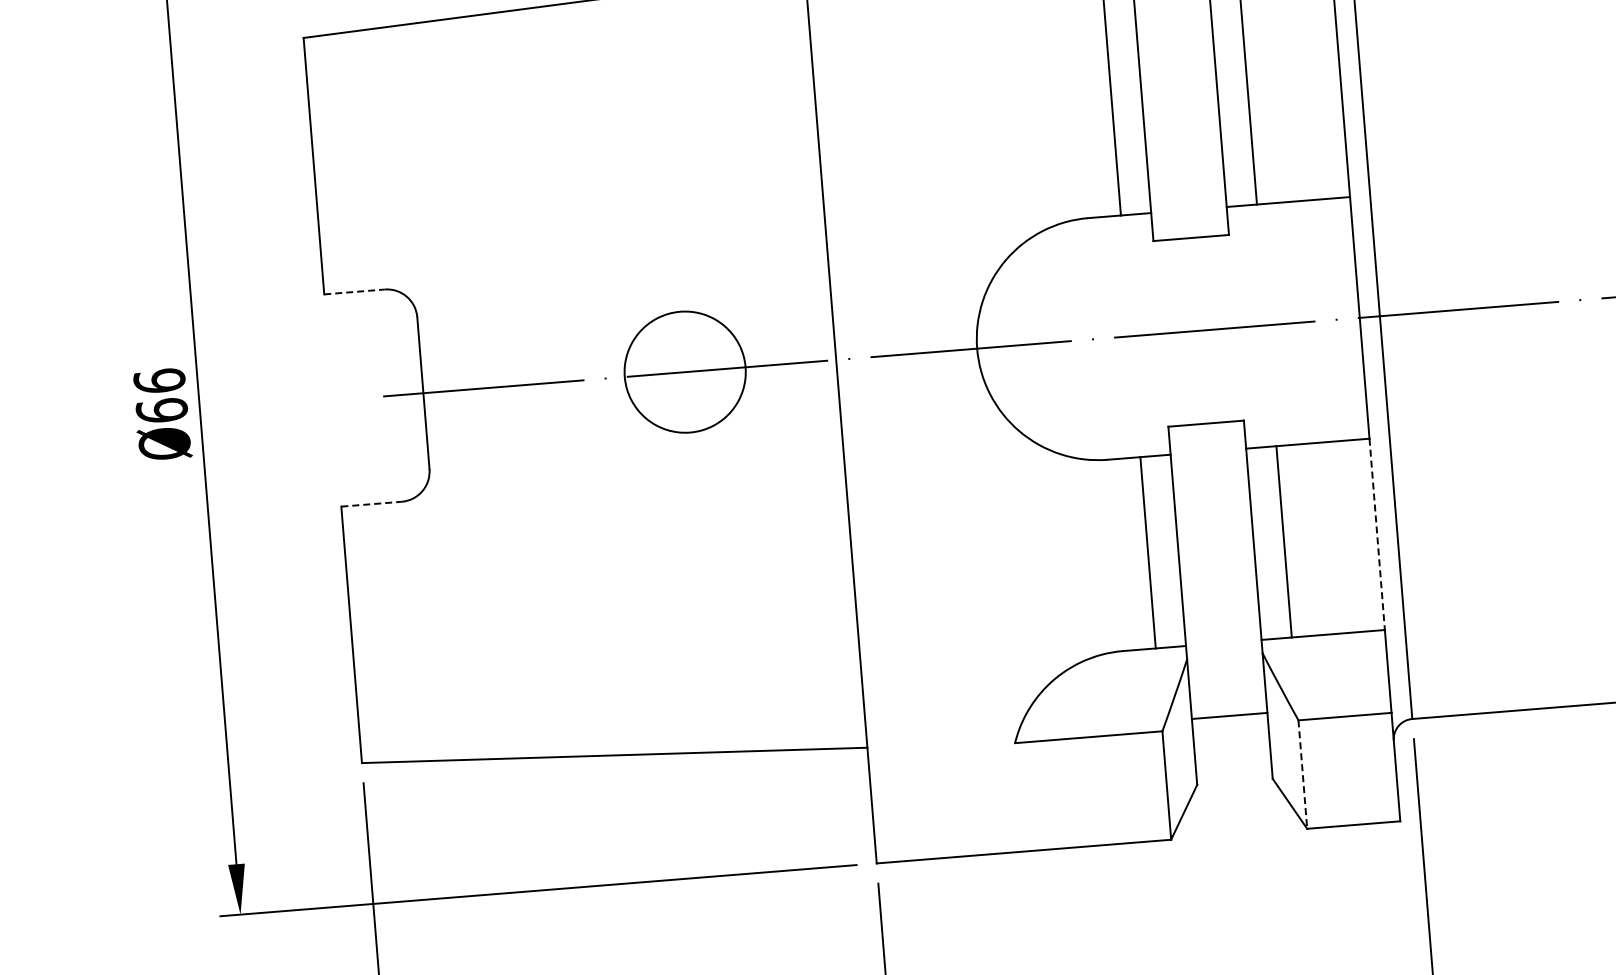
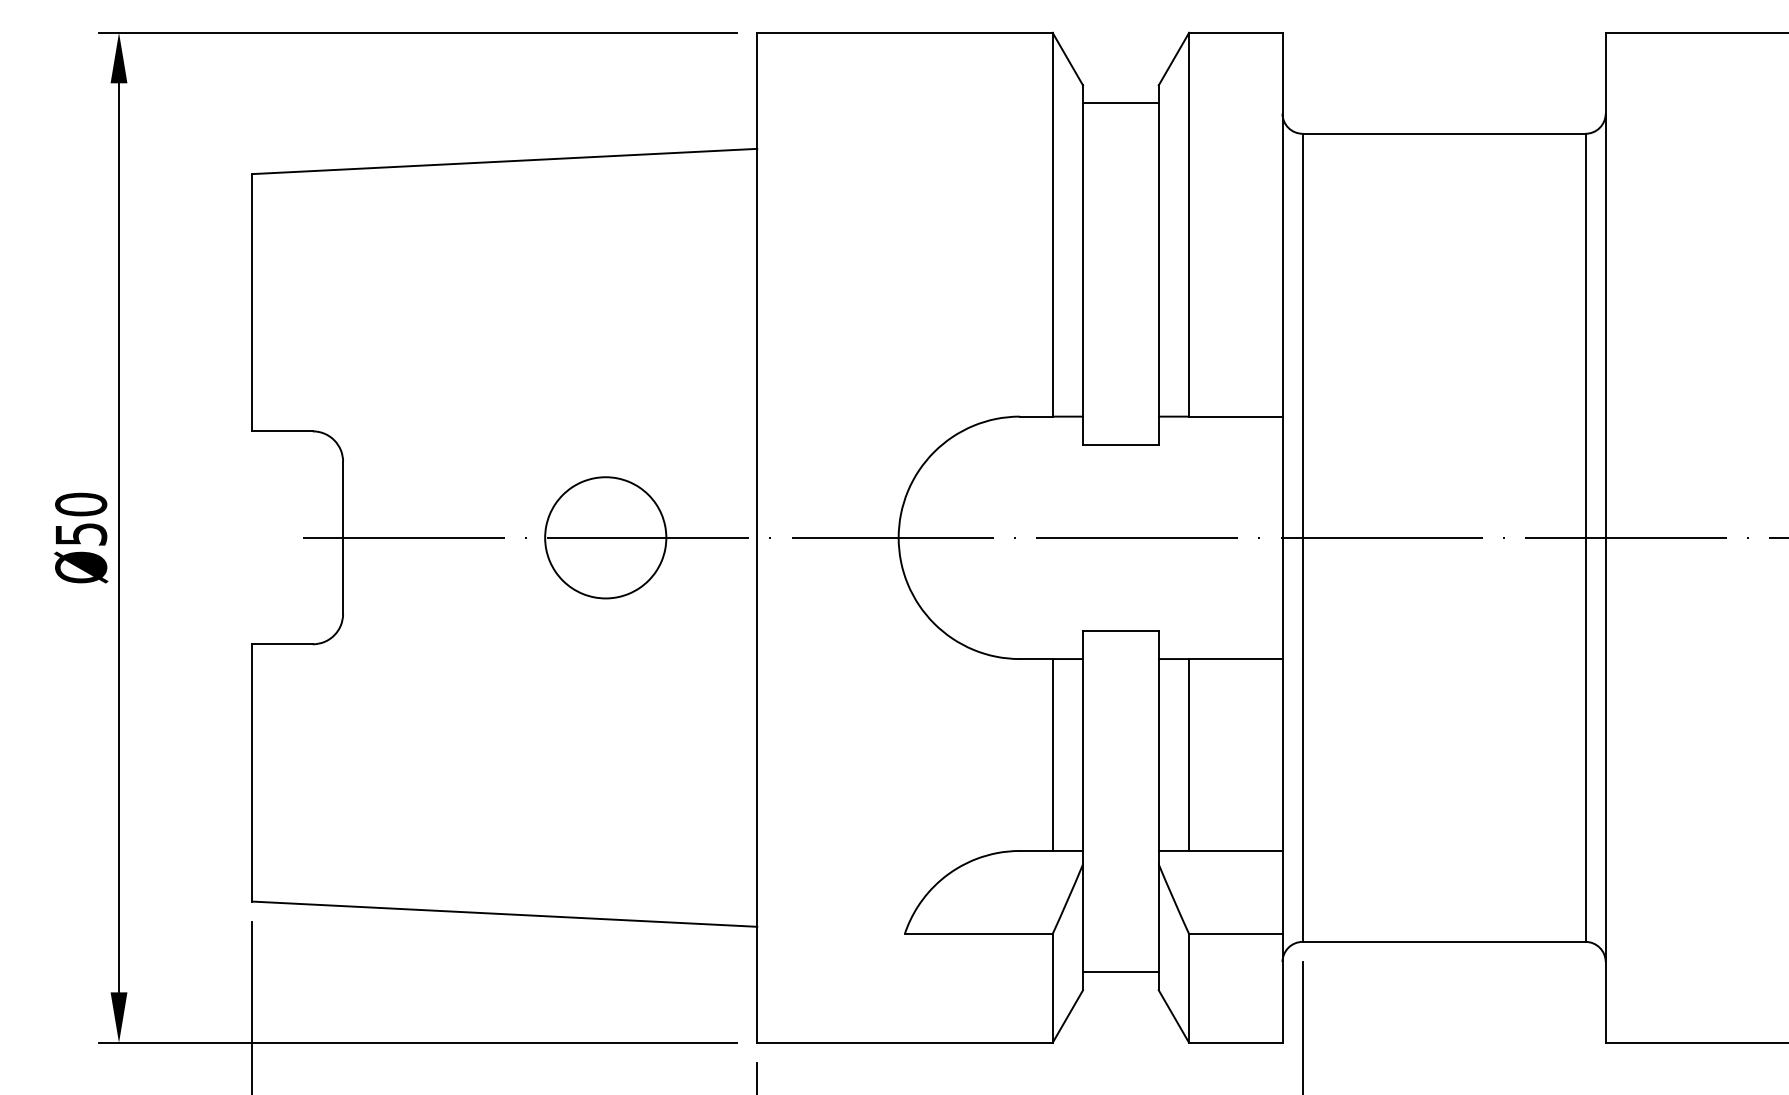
line: (355, 292) -> (283, 431), dashed -> solid
text: (161, 394) -> (81, 518), 66 -> 50
line: (372, 504) -> (283, 644), dashed -> solid
line: (1377, 534) -> (1282, 755), dashed -> solid
line: (1229, 716) -> (1120, 972), moved
line: (1303, 774) -> (1189, 988), dashed -> solid

